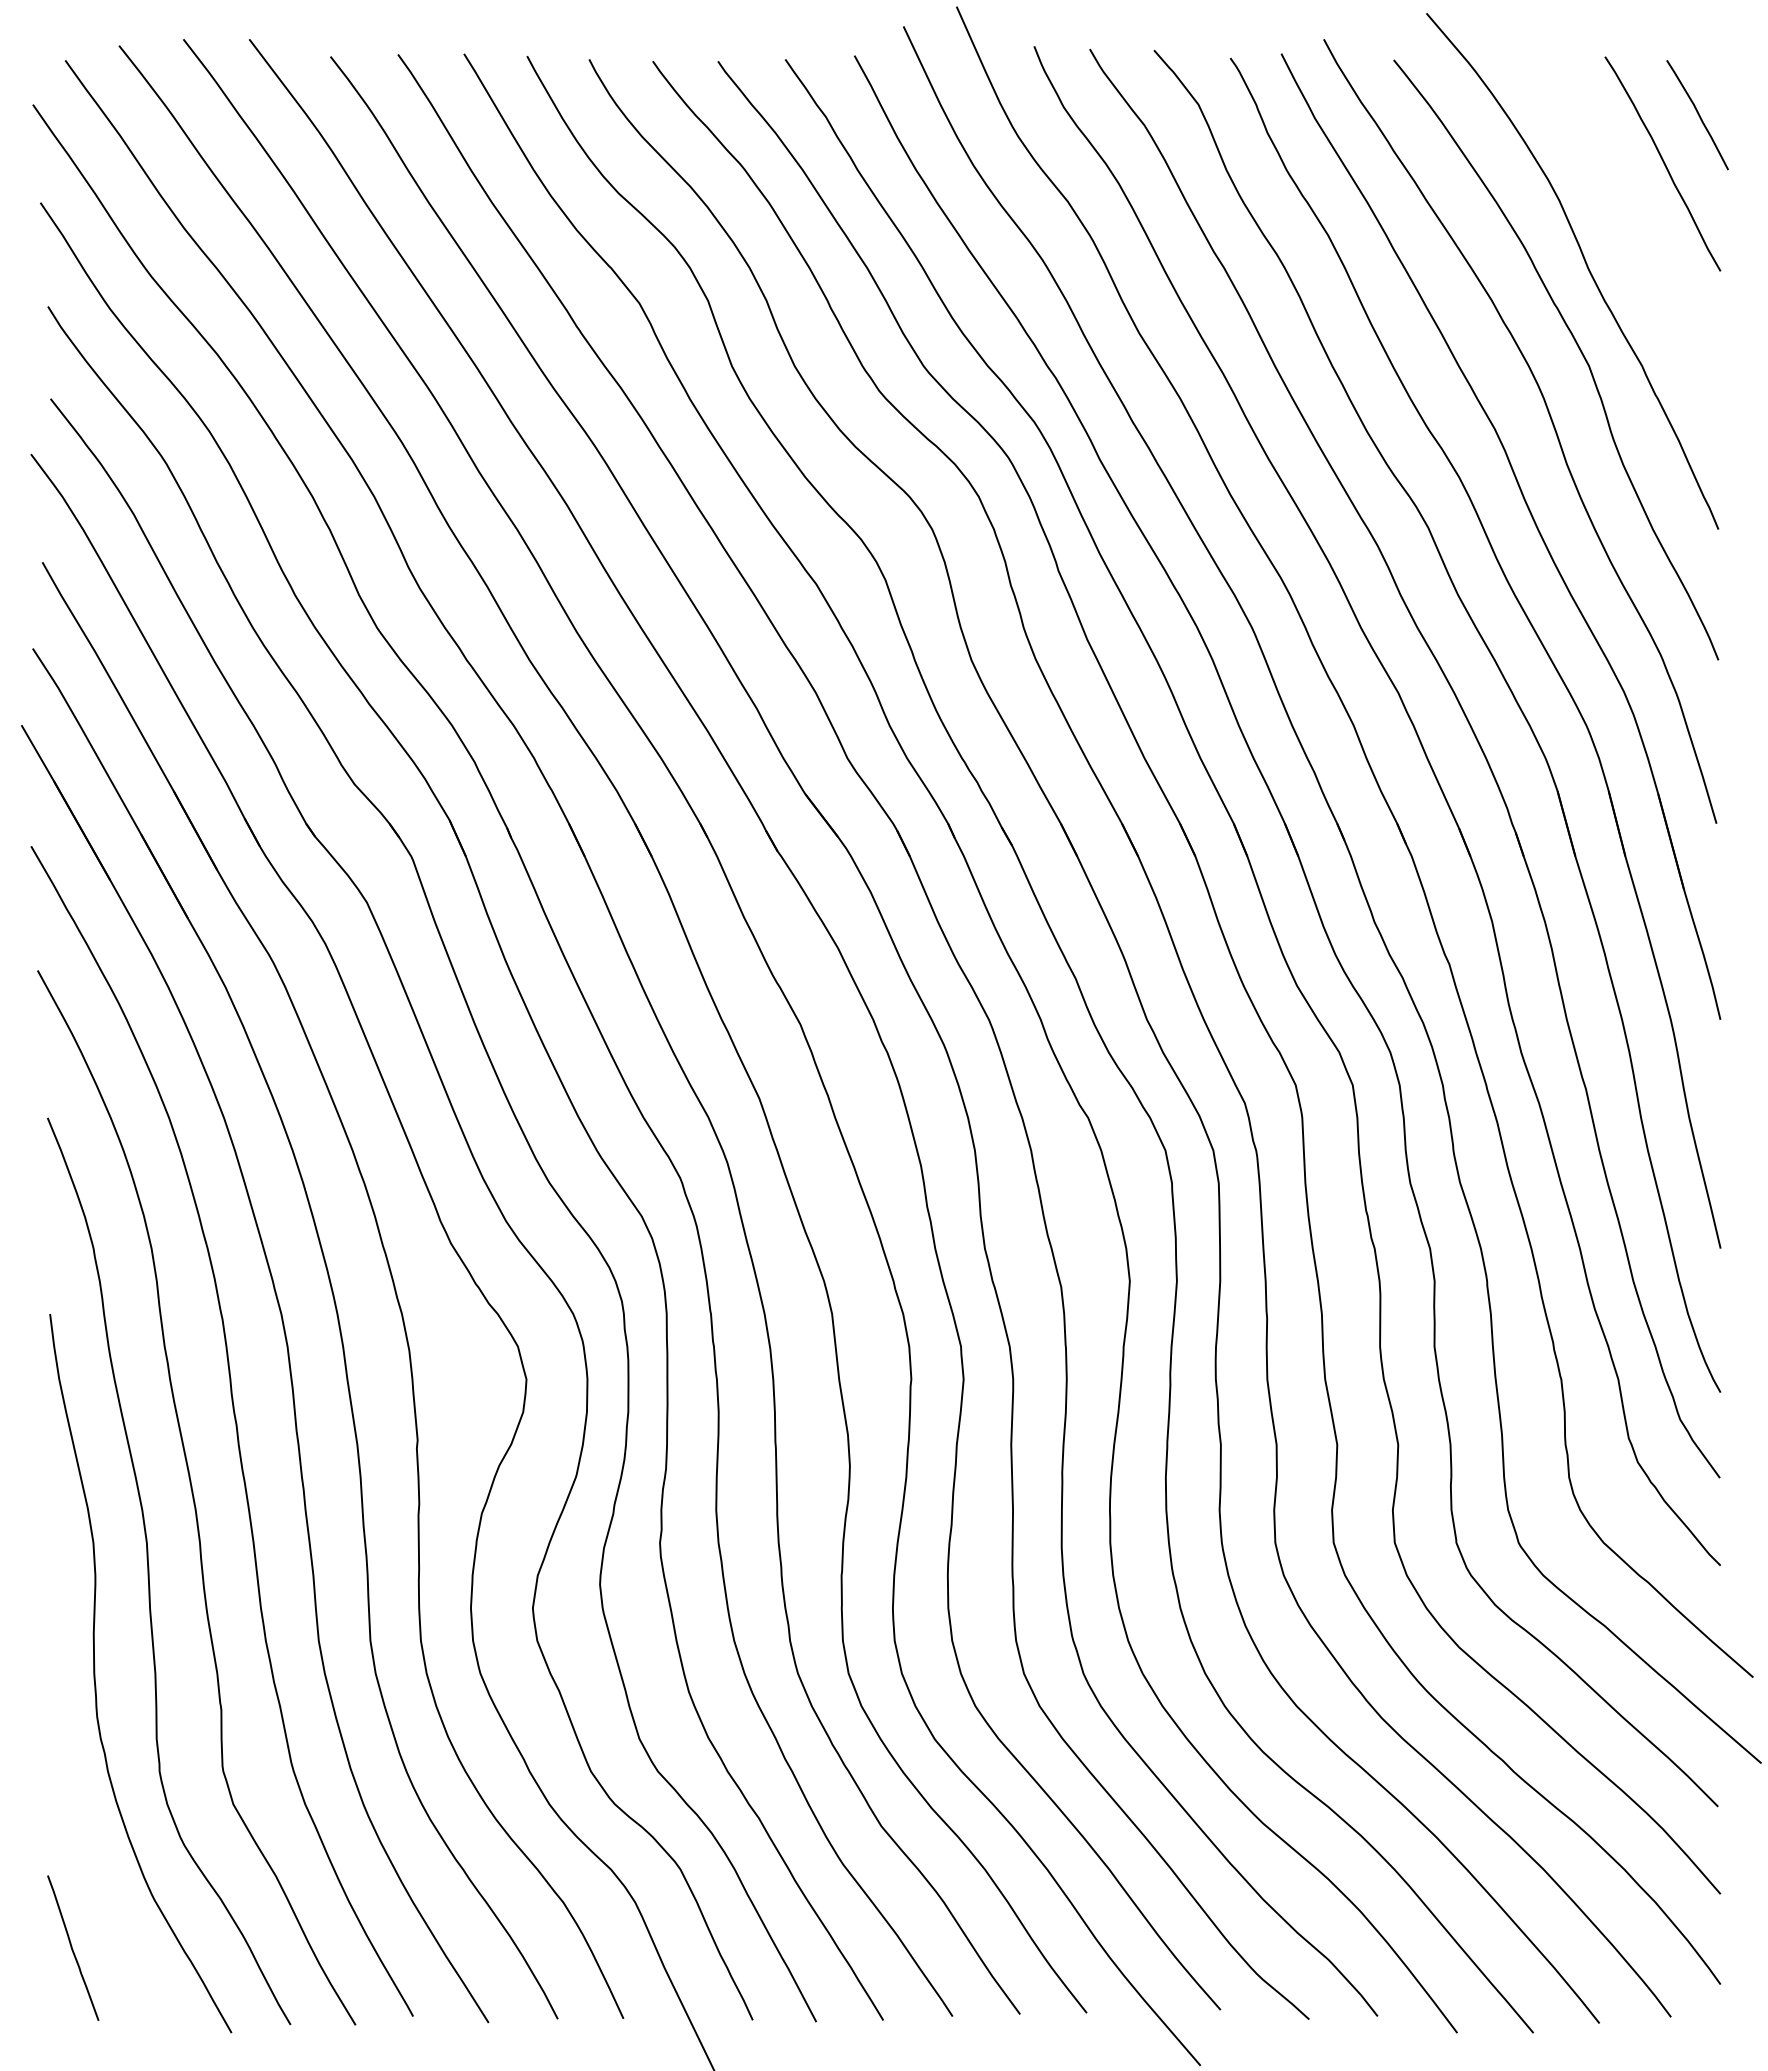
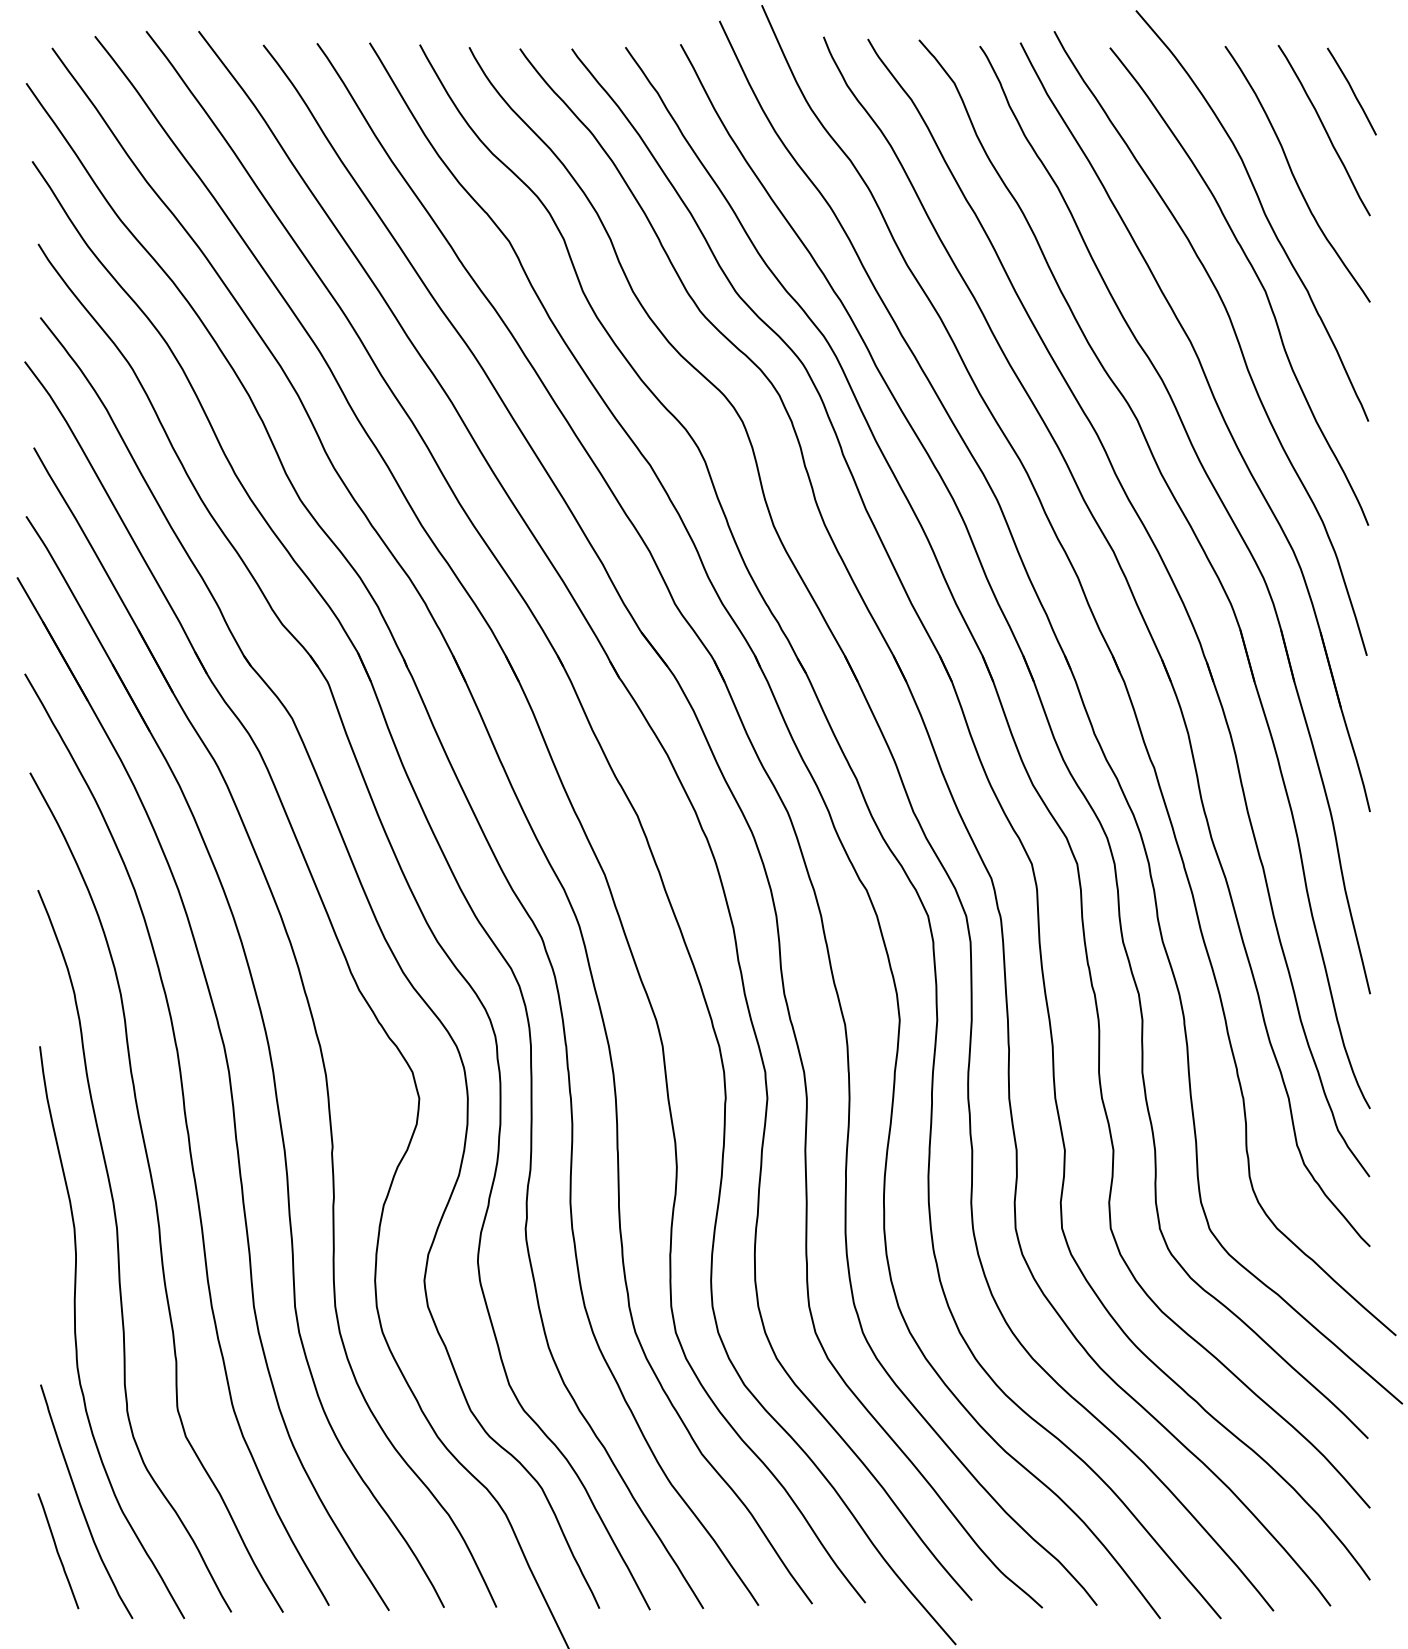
curve: (1624, 218) -> (1293, 173), added
curve: (101, 1888) -> (80, 1503), added

